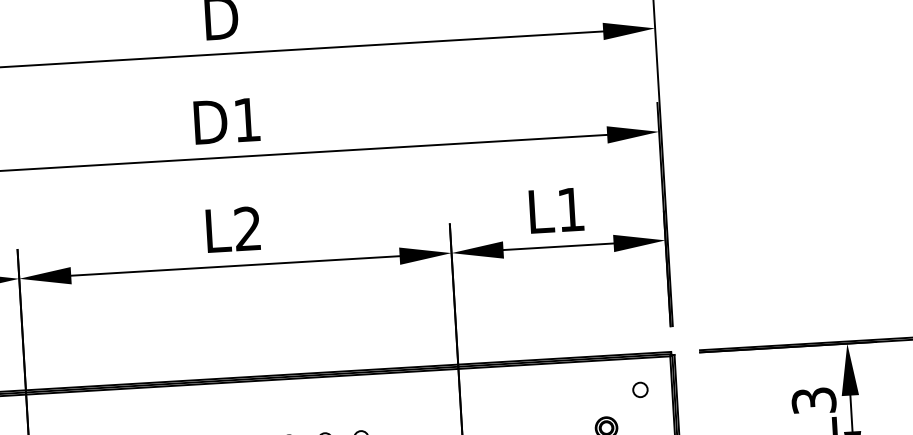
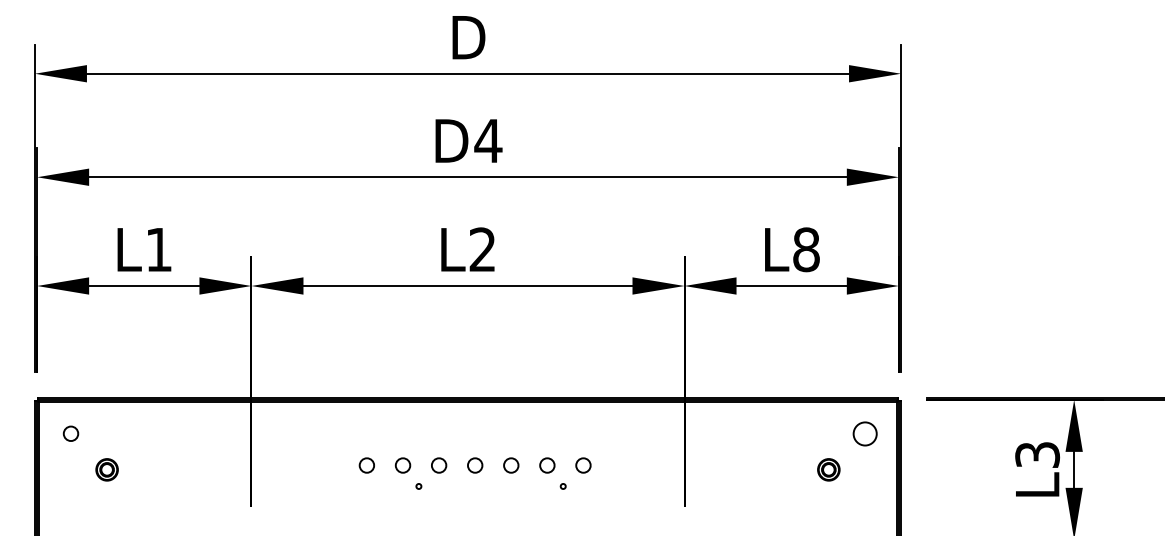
text: (247, 119) -> (488, 140), D1 -> D4
text: (571, 209) -> (806, 249), L1 -> L8
circle: (639, 389) -> (864, 433), size x1.6

